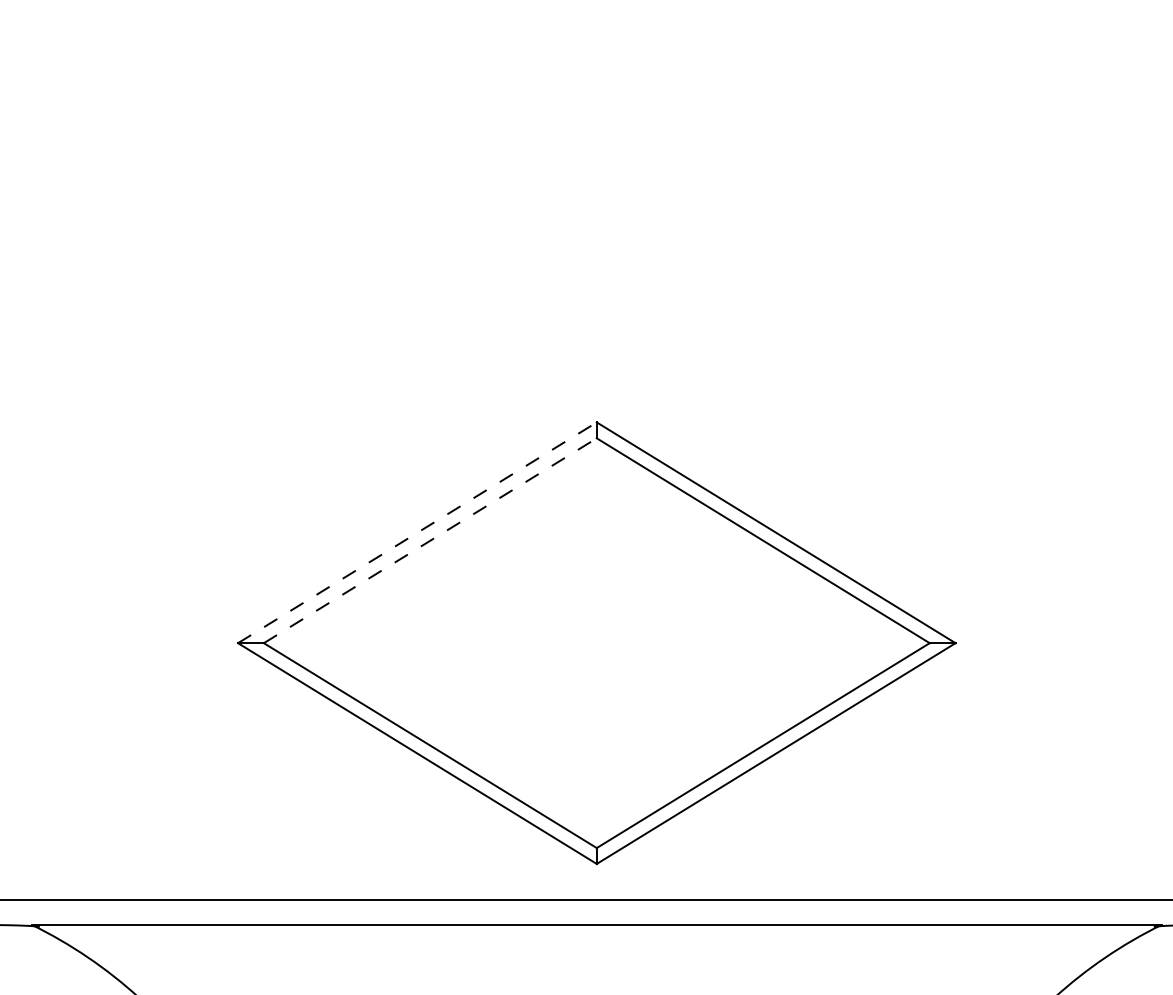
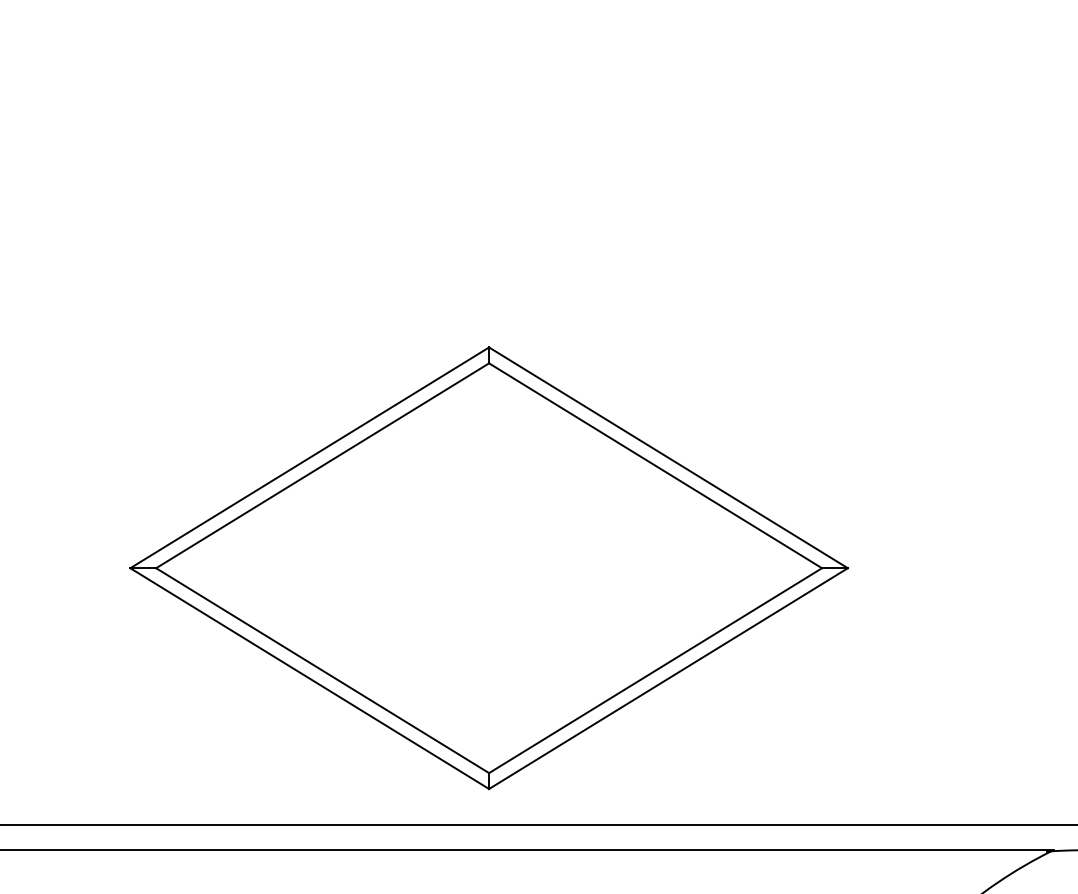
line: (417, 532) -> (309, 457), dashed -> solid
line: (430, 540) -> (322, 465), dashed -> solid

